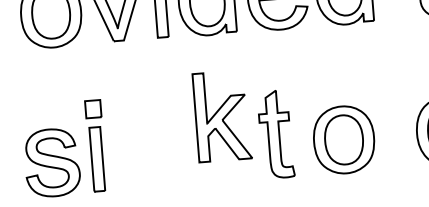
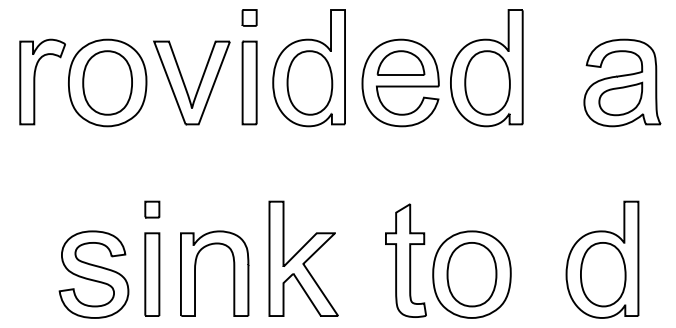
part: (93, 109) -> (152, 209), size x0.71
part: (222, 115) -> (303, 258), moved
part: (275, 134) -> (405, 260), moved
part: (130, 155) -> (195, 273), added

